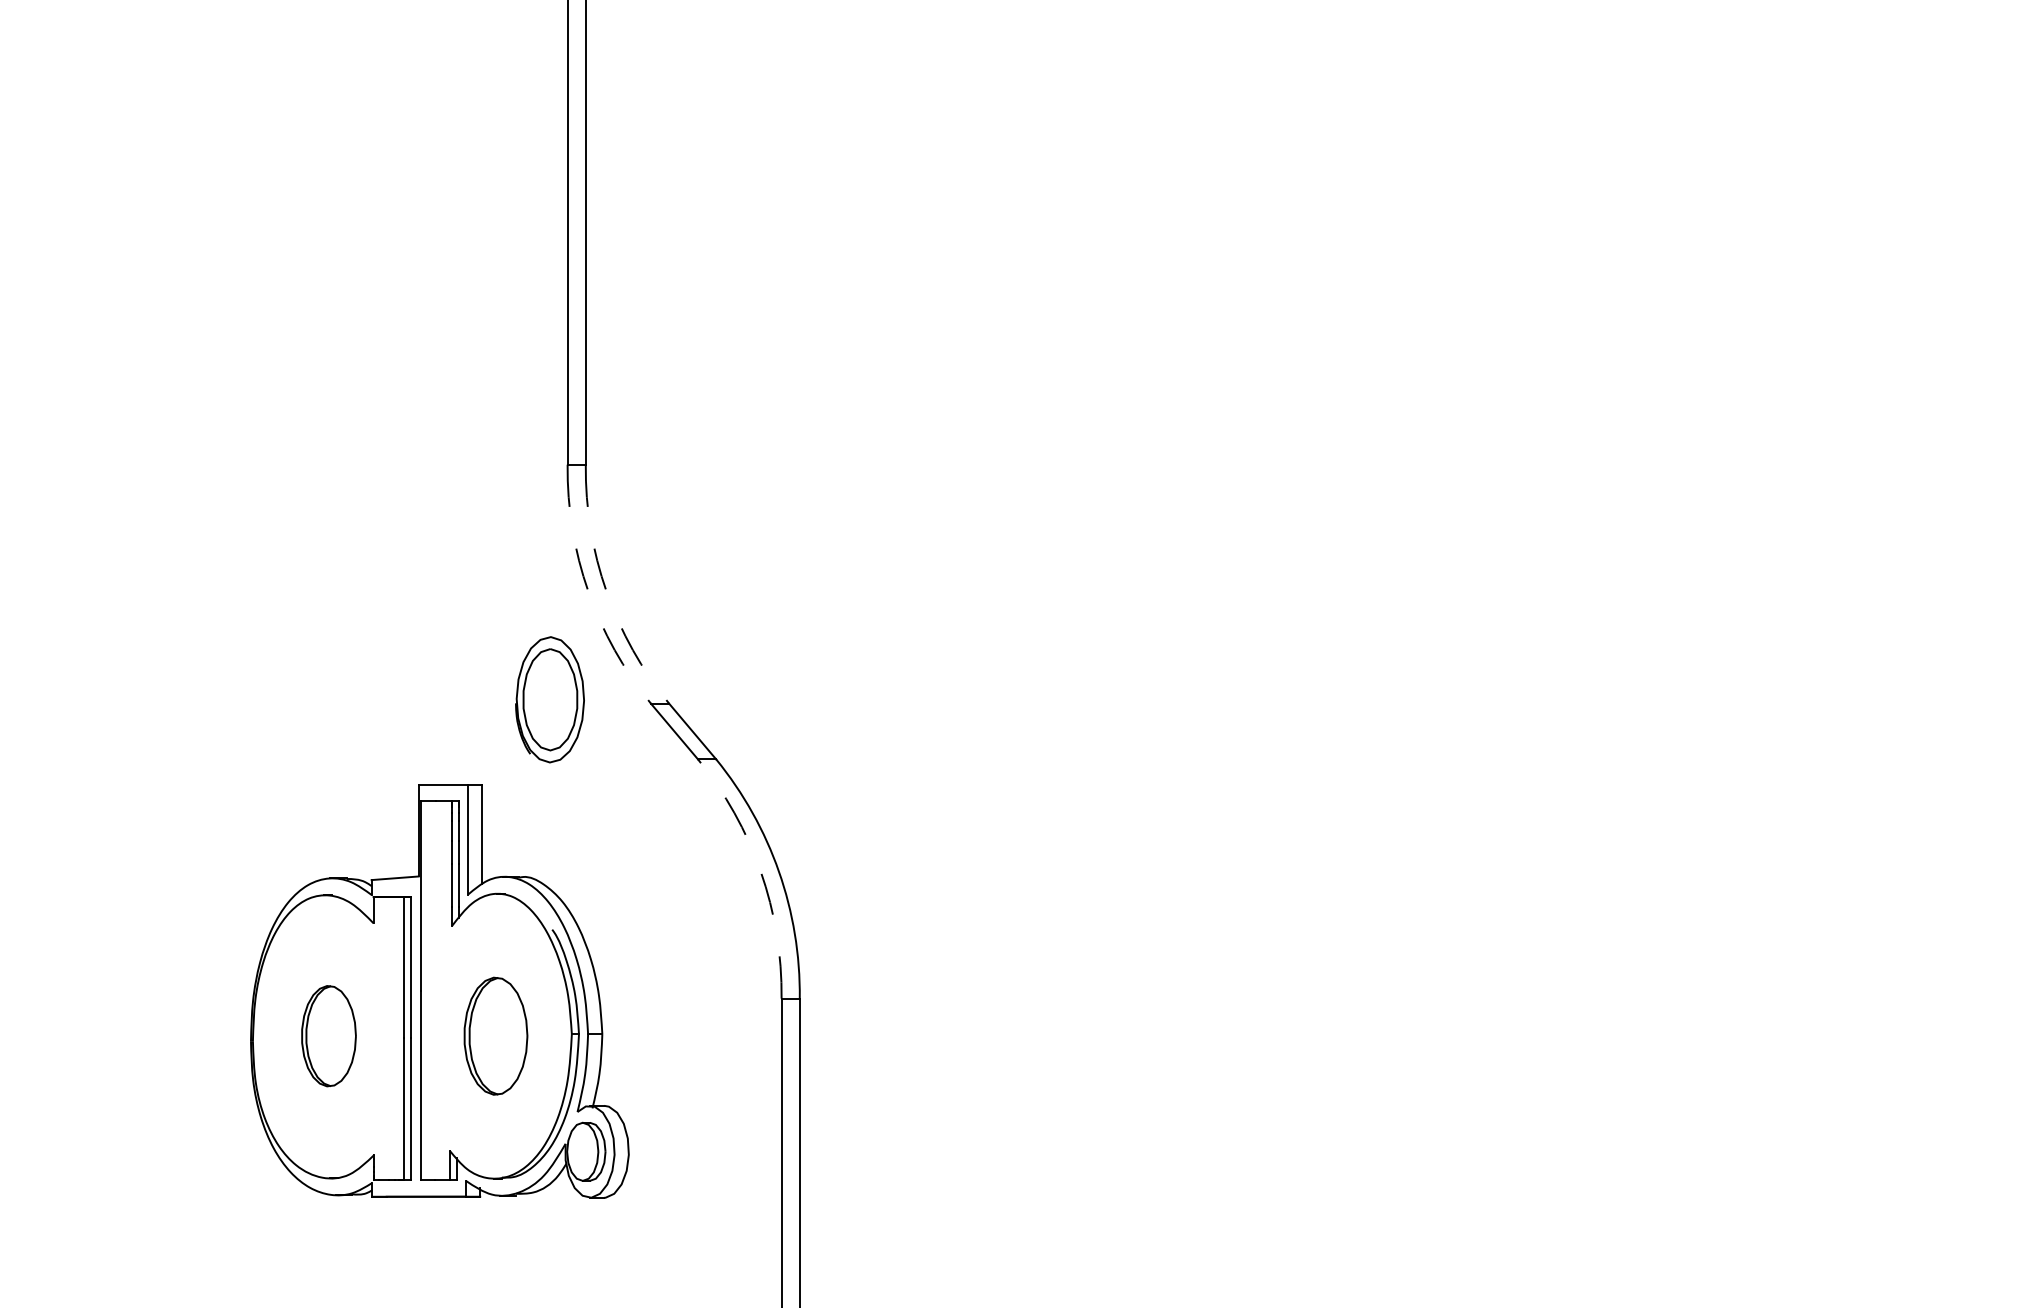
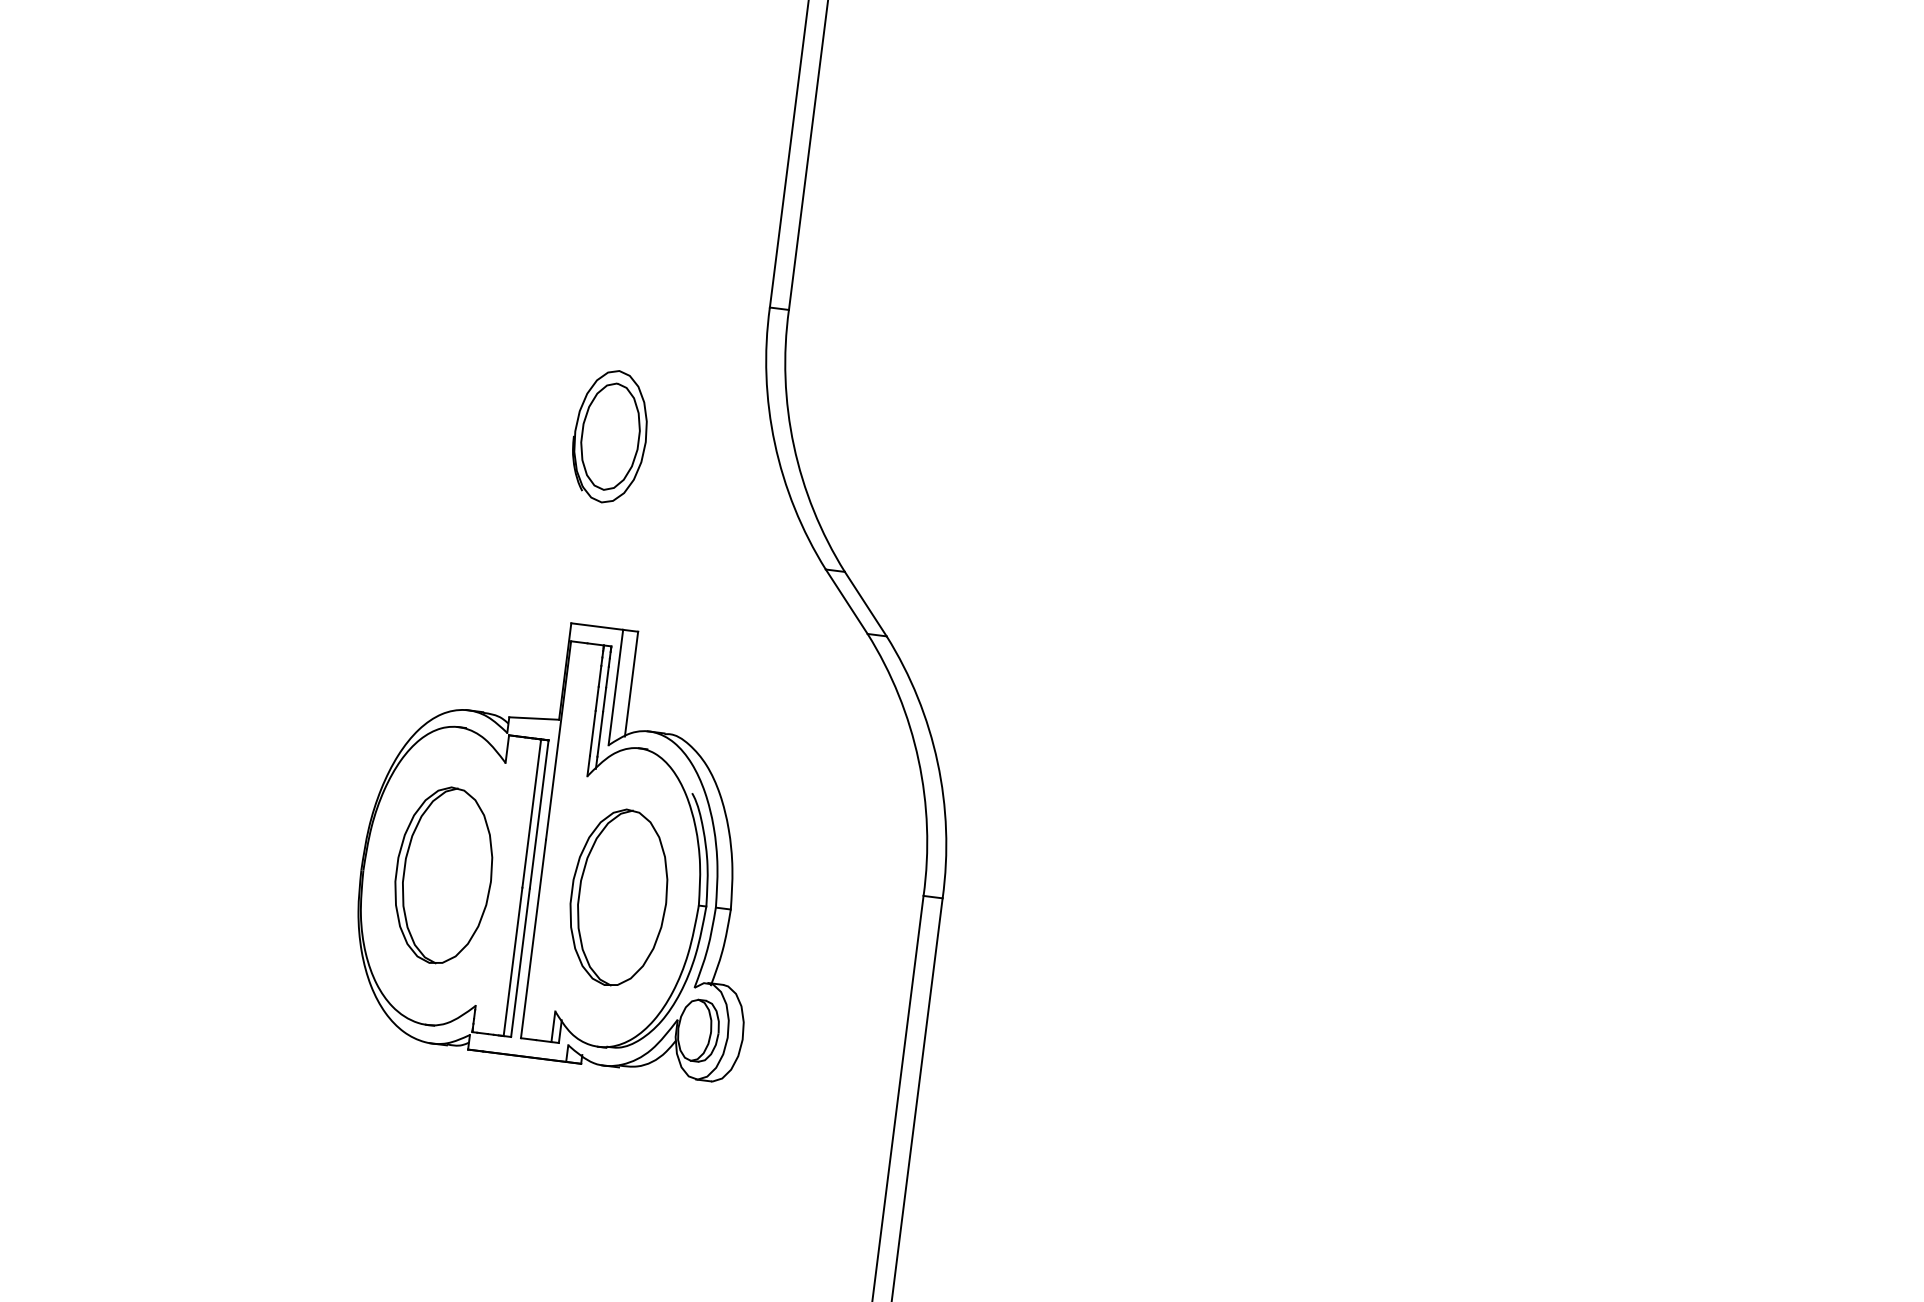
arc: (588, 591) -> (774, 443), dashed -> solid
arc: (606, 591) -> (793, 445), dashed -> solid
part: (549, 699) -> (609, 436), moved
arc: (760, 871) -> (918, 759), dashed -> solid
part: (328, 1035) -> (443, 874), size x1.67
part: (495, 1035) -> (618, 896), size x1.43

